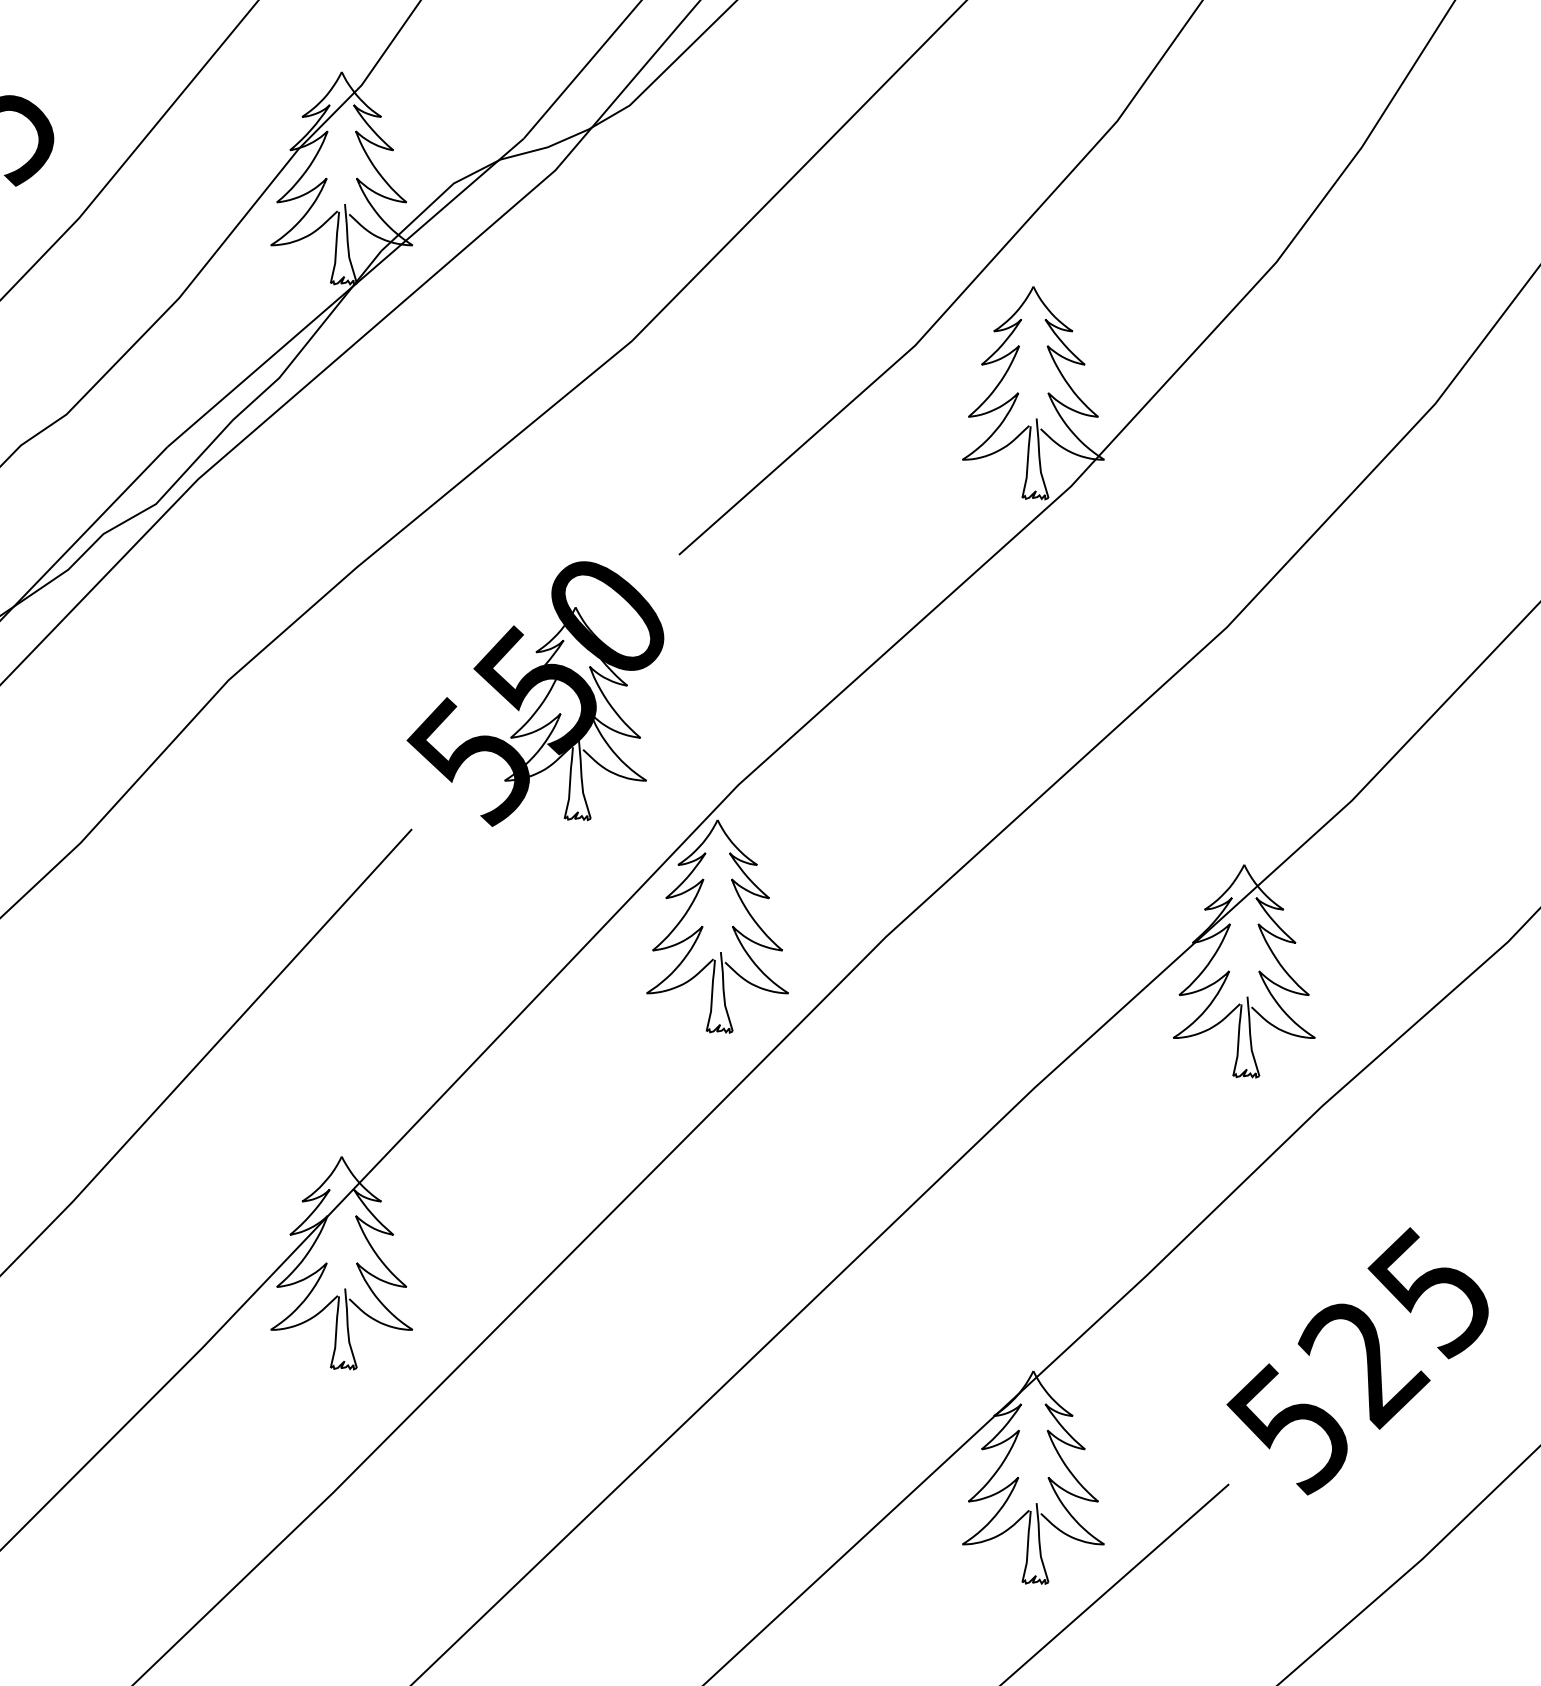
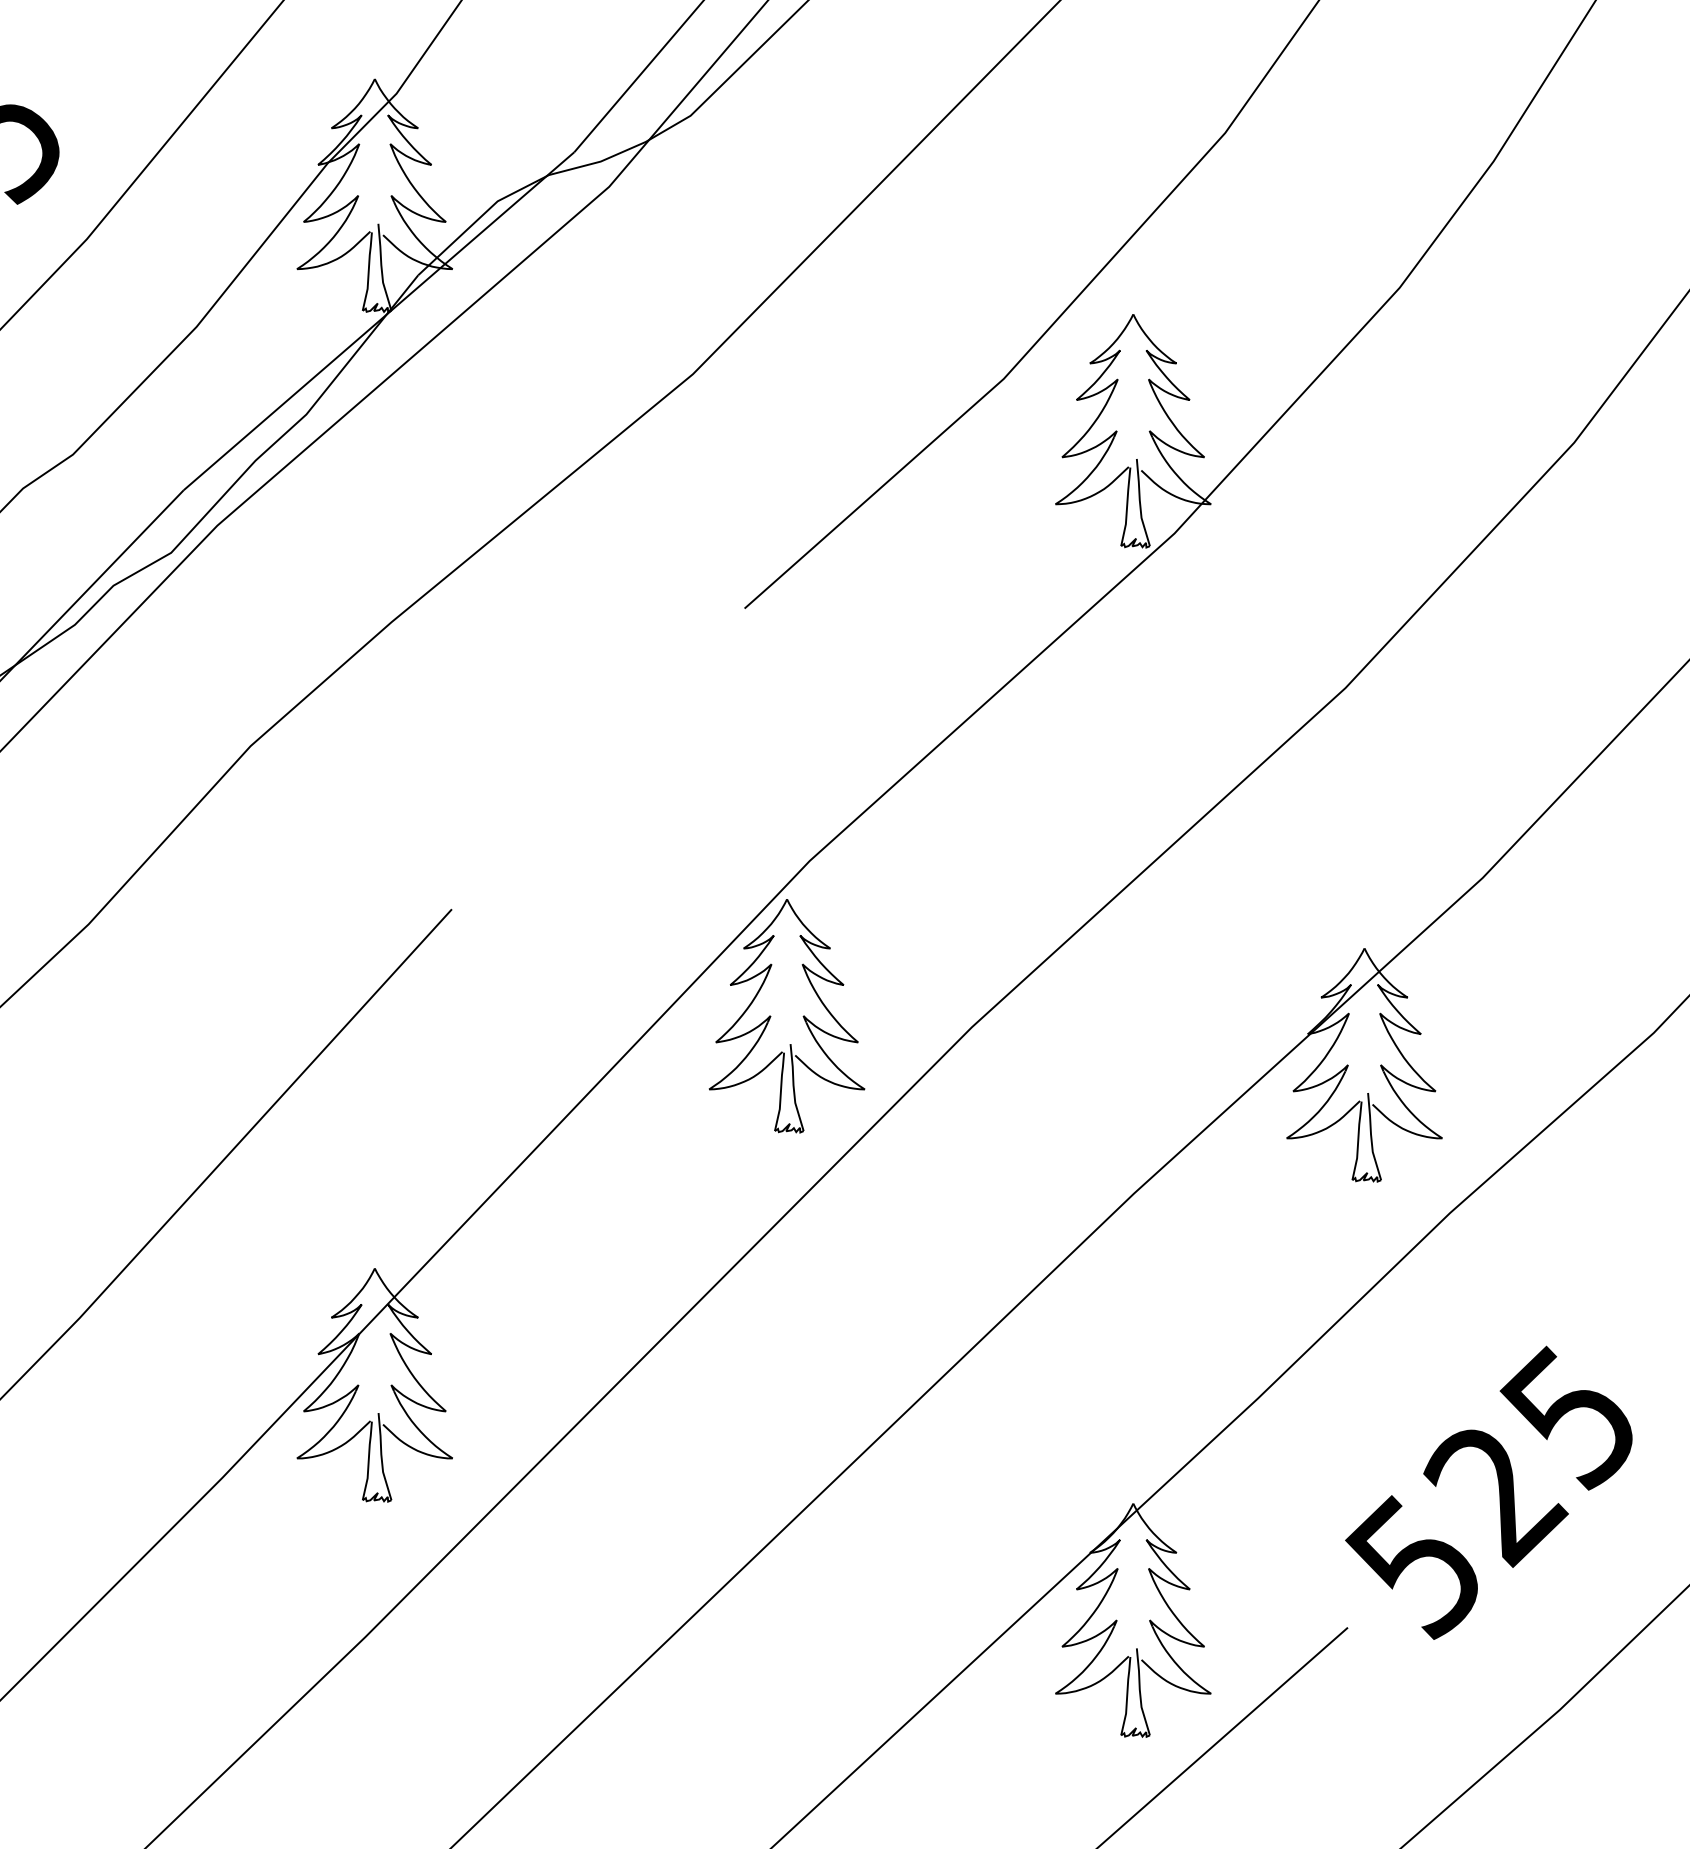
part: (532, 688) -> (583, 755), removed

